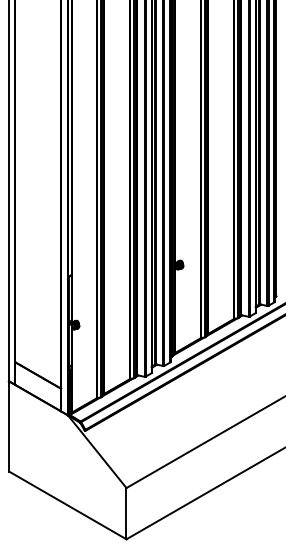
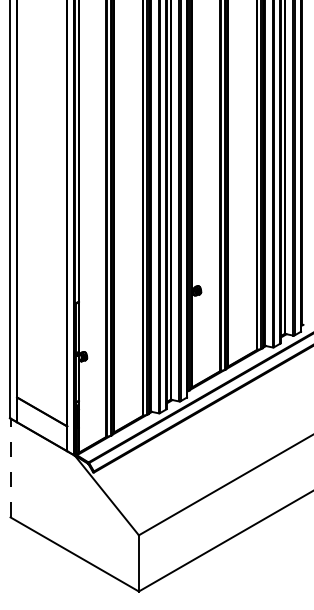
line: (9, 426) -> (10, 467), solid -> dashed

